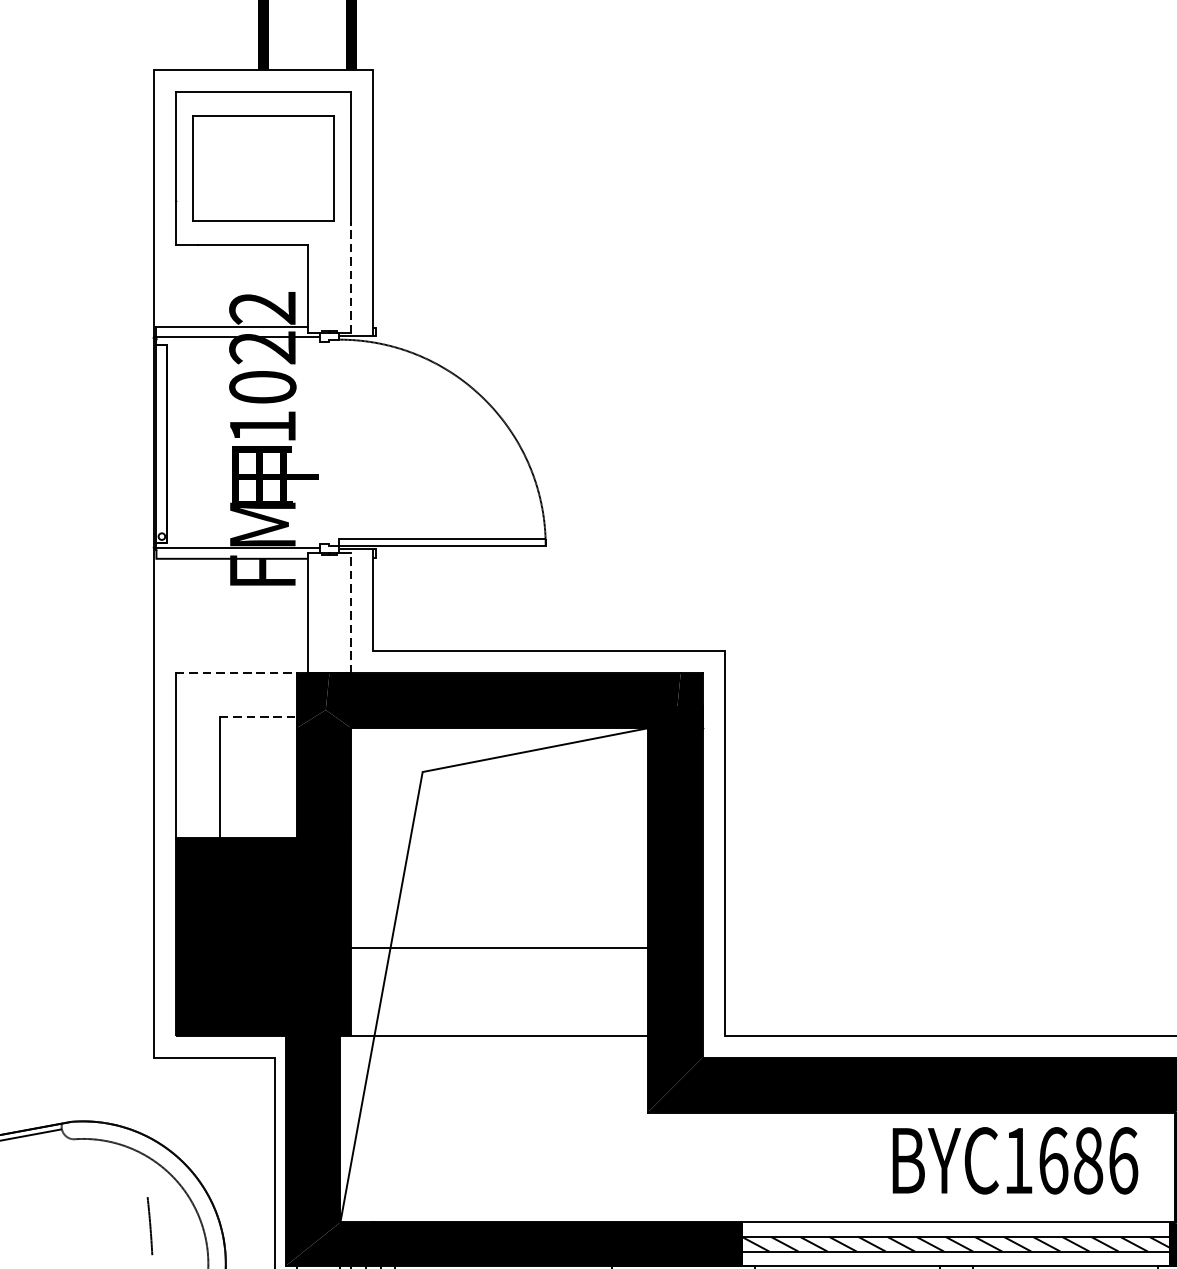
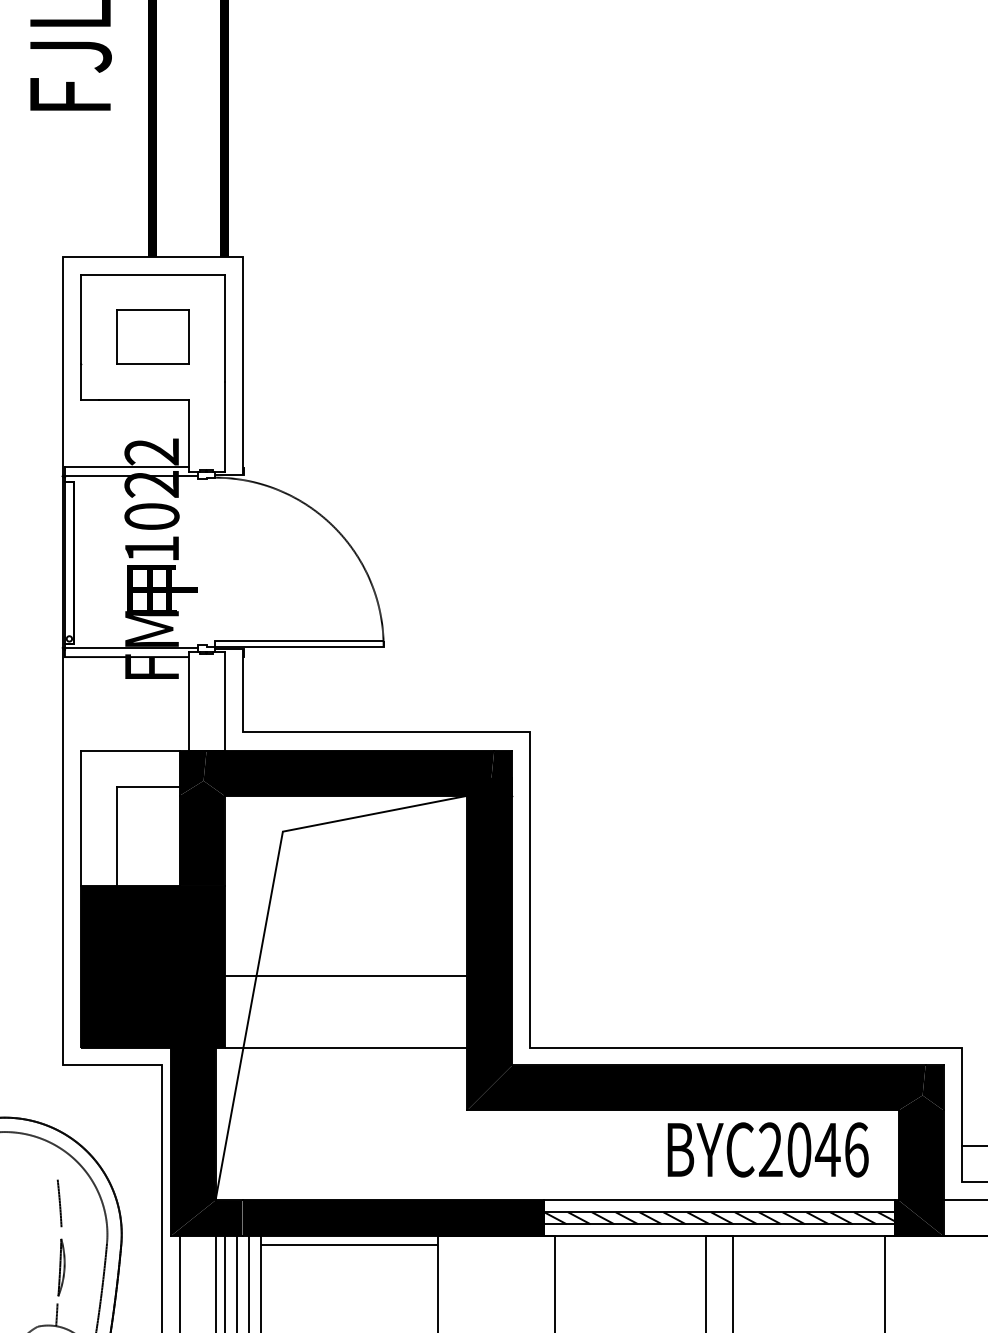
part: (263, 167) -> (152, 336), size x0.62
line: (351, 278) -> (224, 427), dashed -> solid
line: (351, 611) -> (224, 700), dashed -> solid
line: (236, 672) -> (130, 750), dashed -> solid
line: (258, 716) -> (148, 786), dashed -> solid
text: (1053, 1160) -> (799, 1149), BYC1686 -> BYC2046

